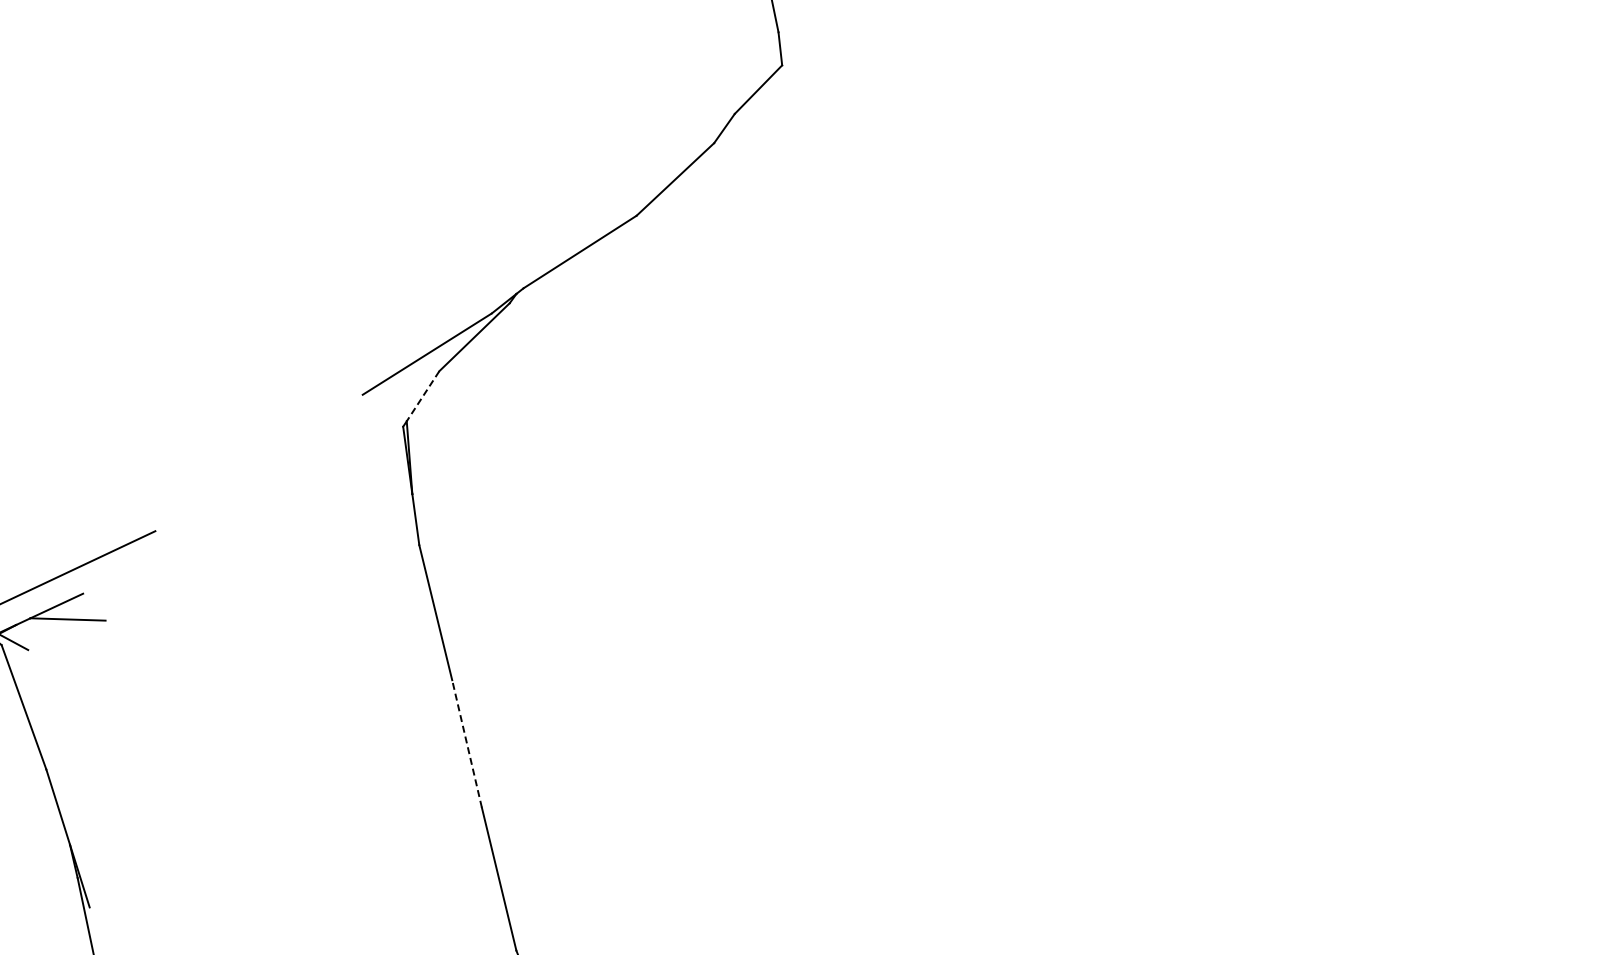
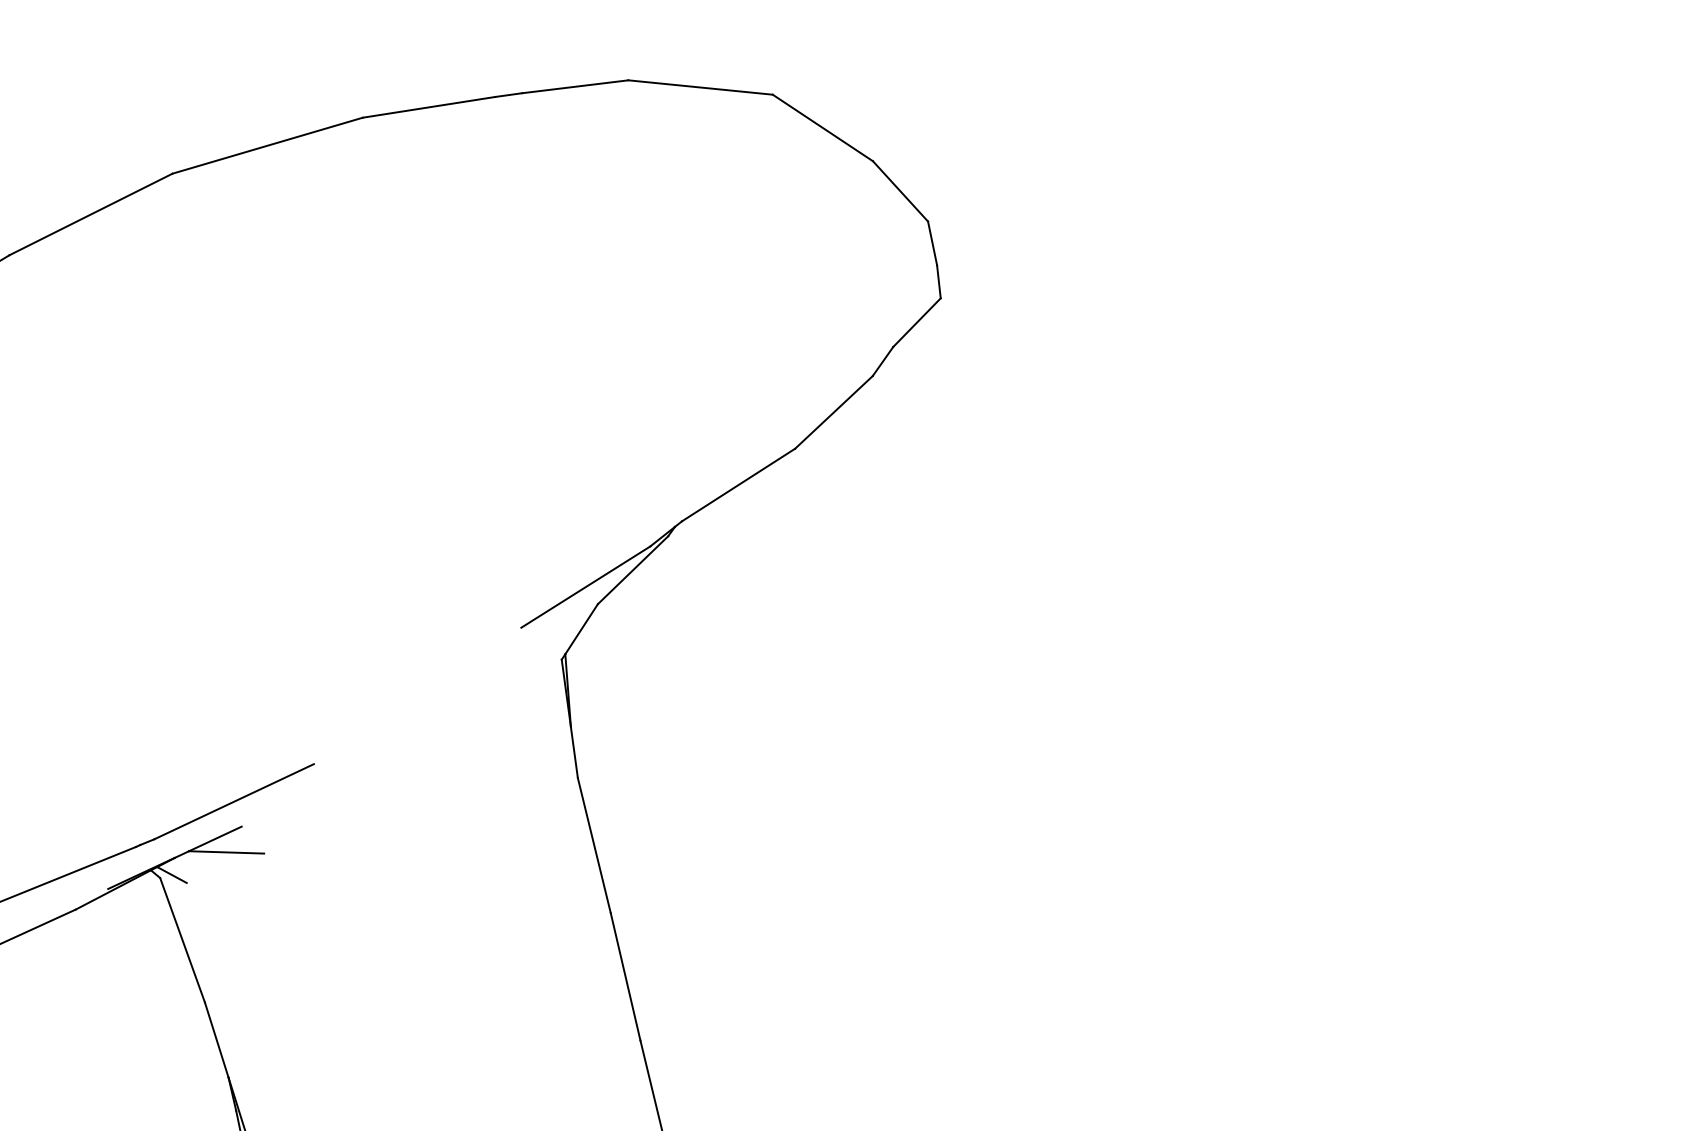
line: (422, 396) -> (581, 629), dashed -> solid
line: (466, 743) -> (625, 976), dashed -> solid

